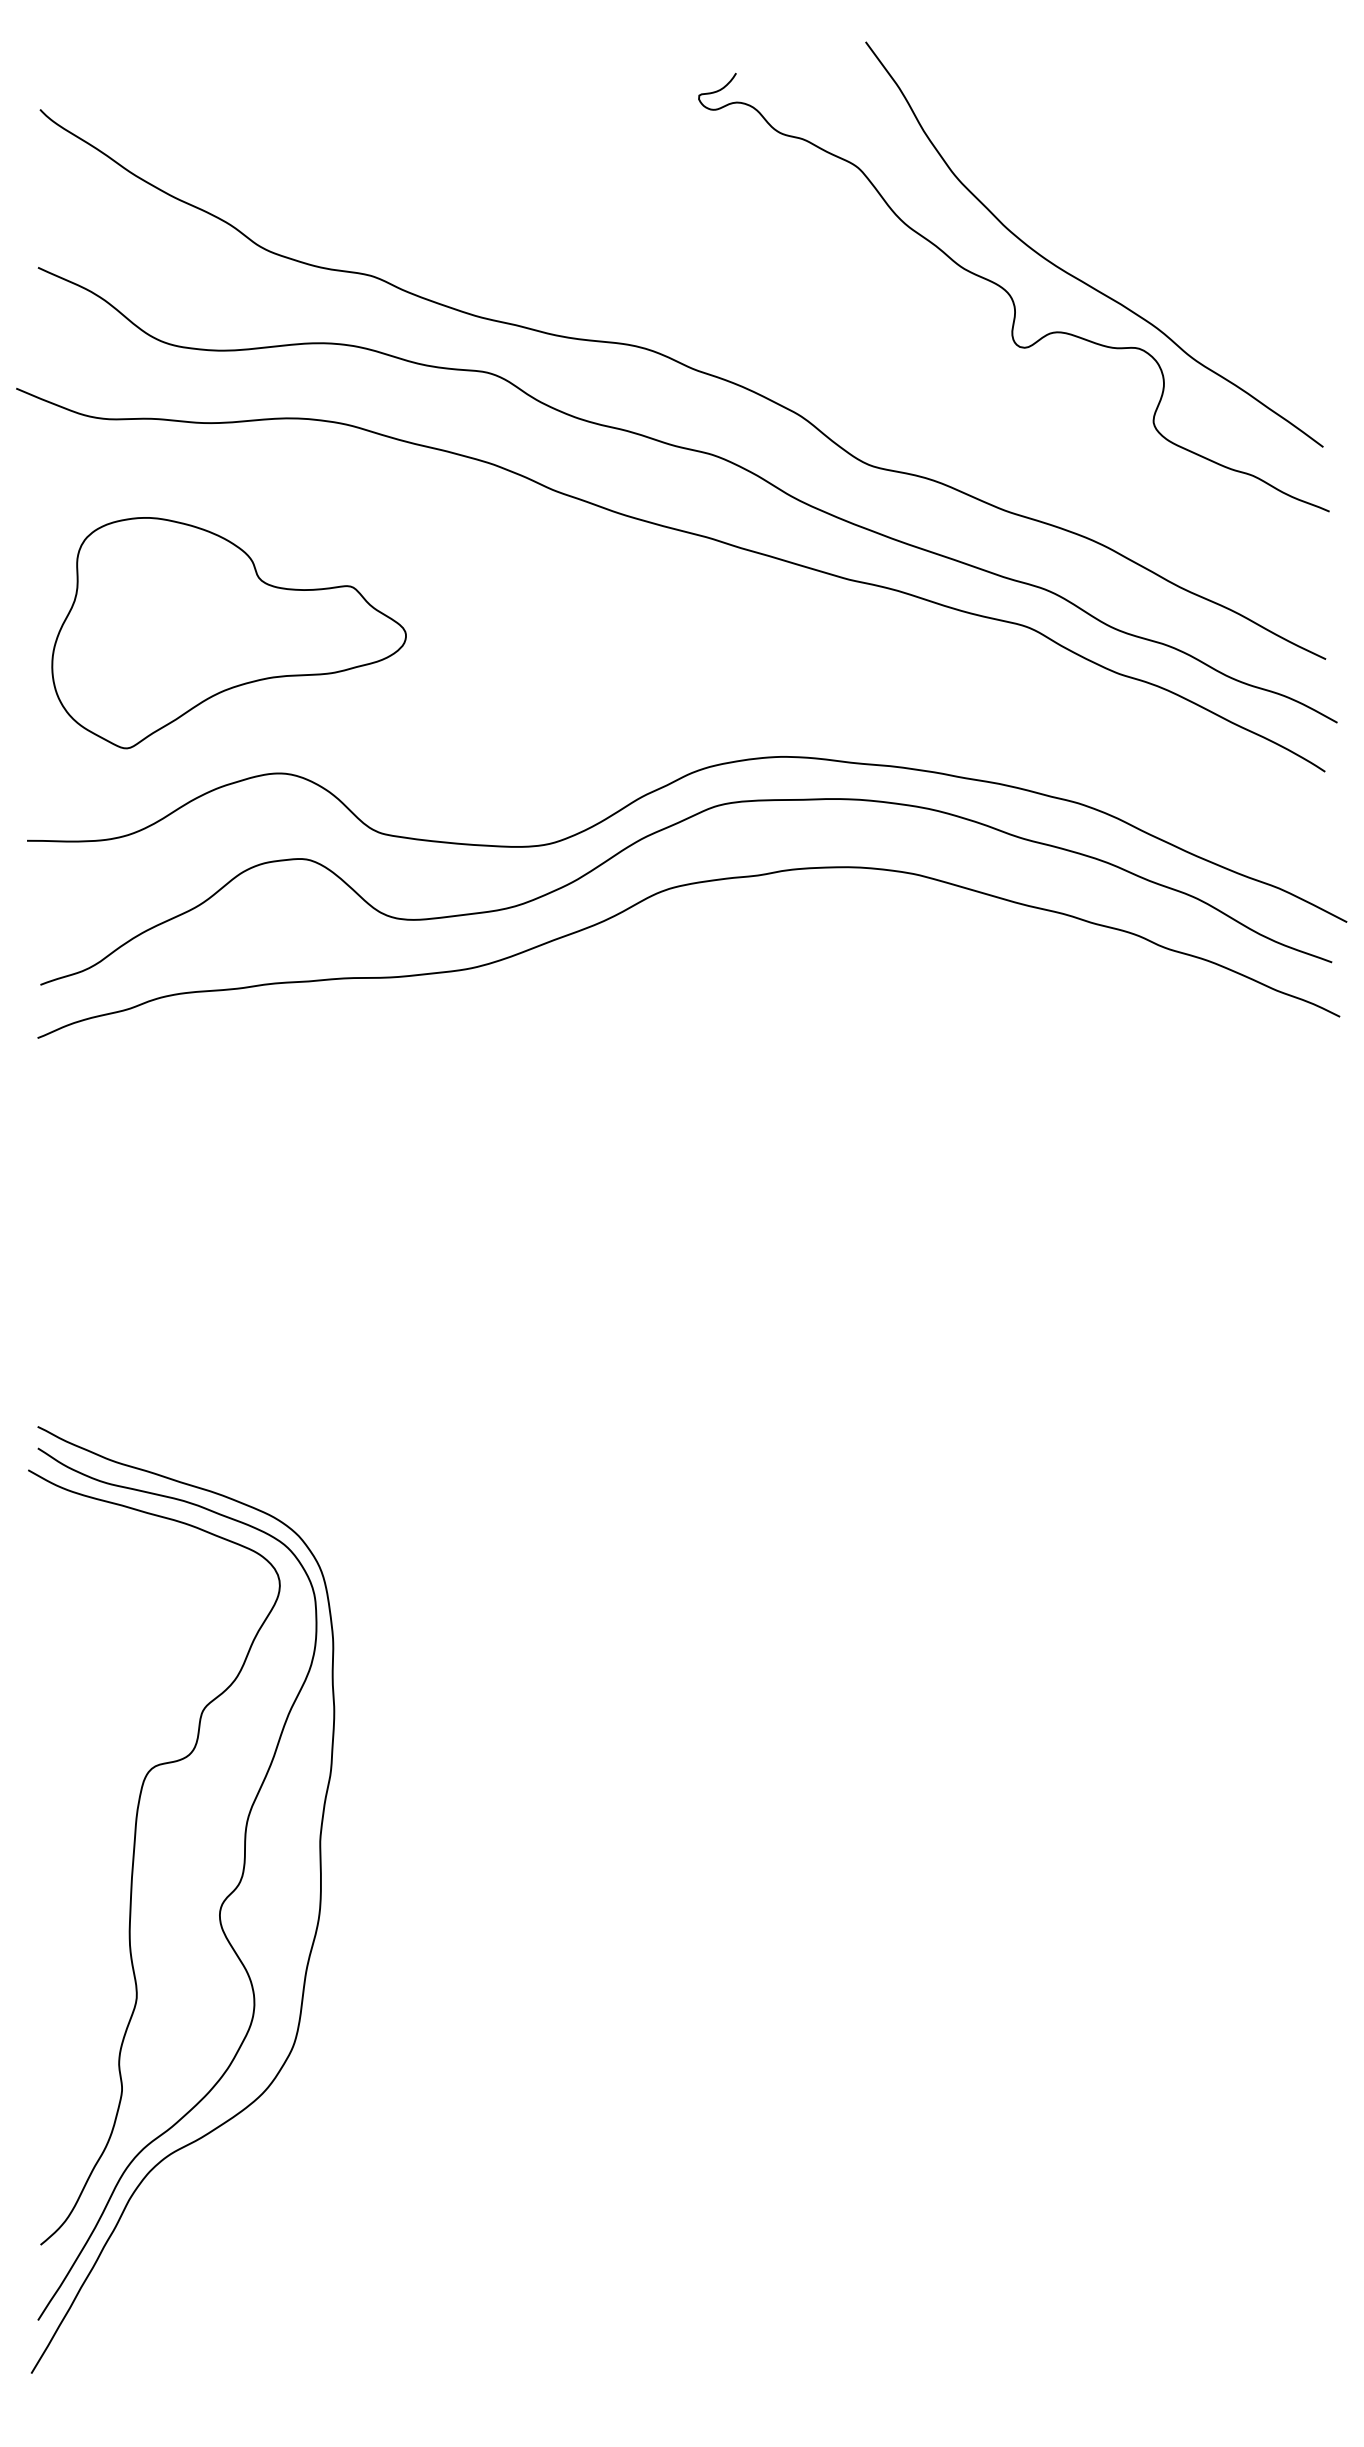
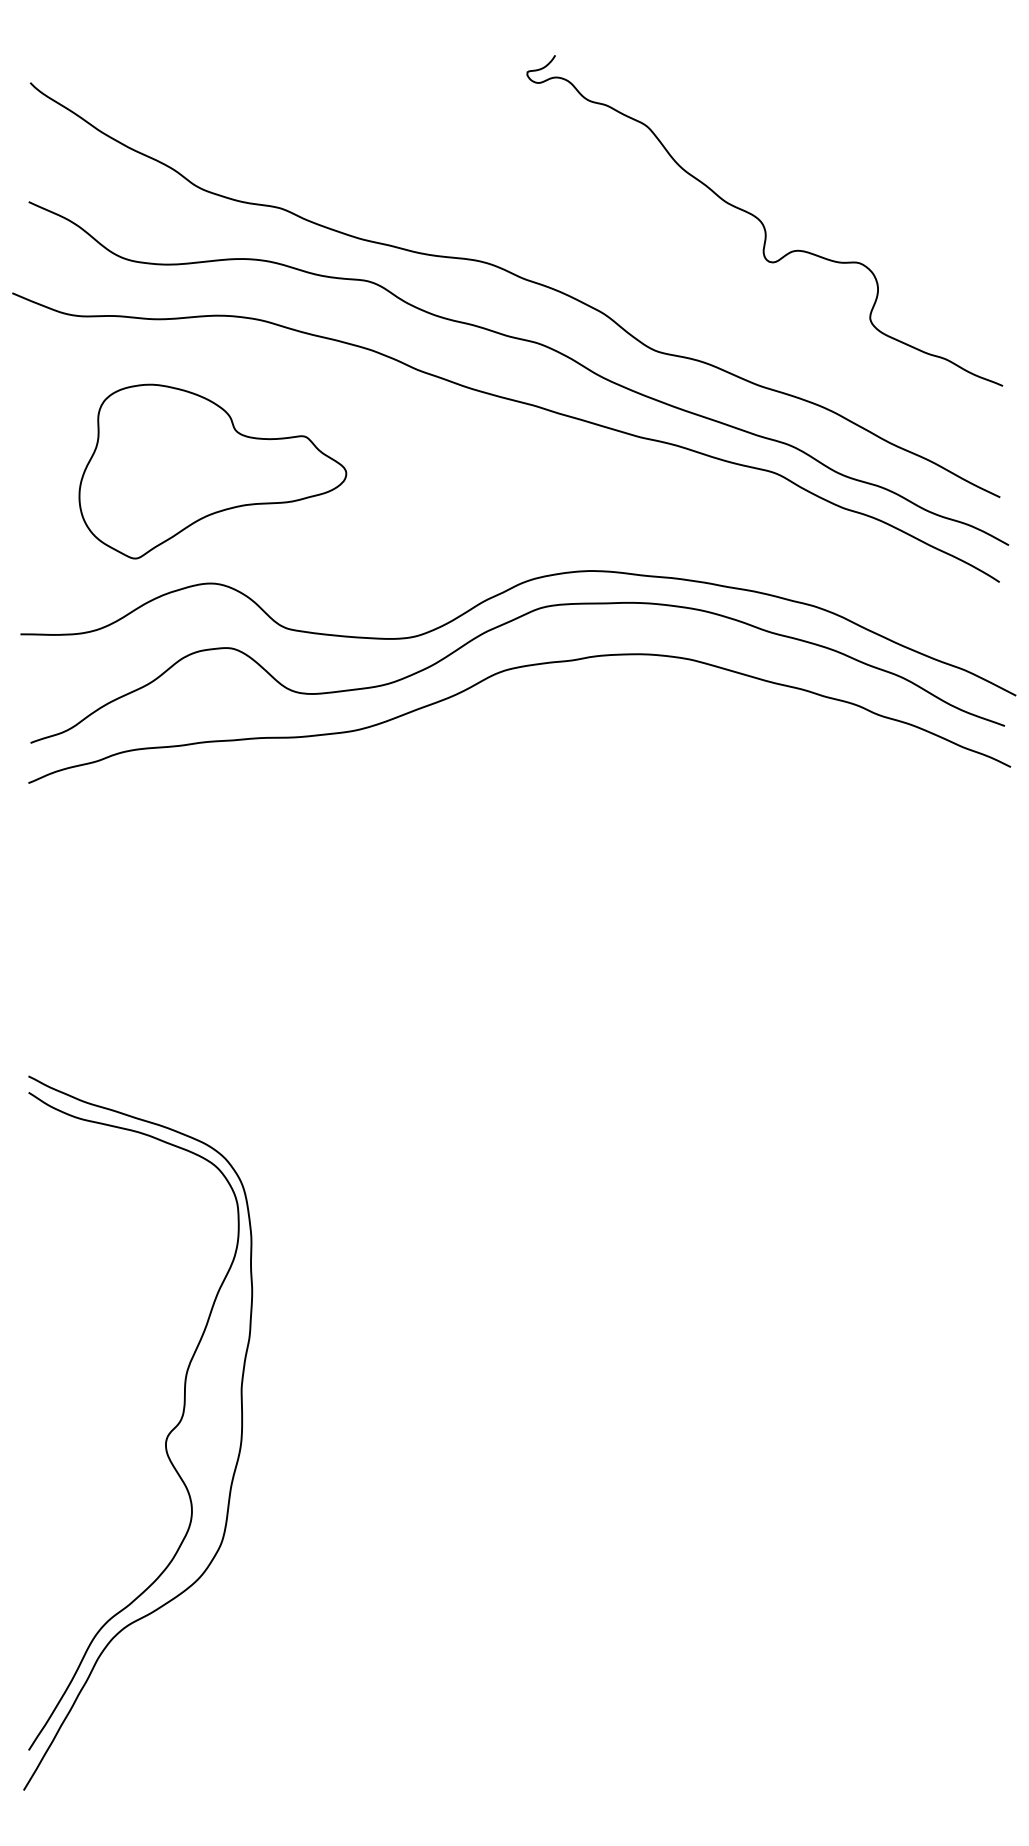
curve: (1077, 277) -> (812, 209), removed
part: (228, 633) -> (212, 471), moved
curve: (134, 1857) -> (101, 1401), removed

